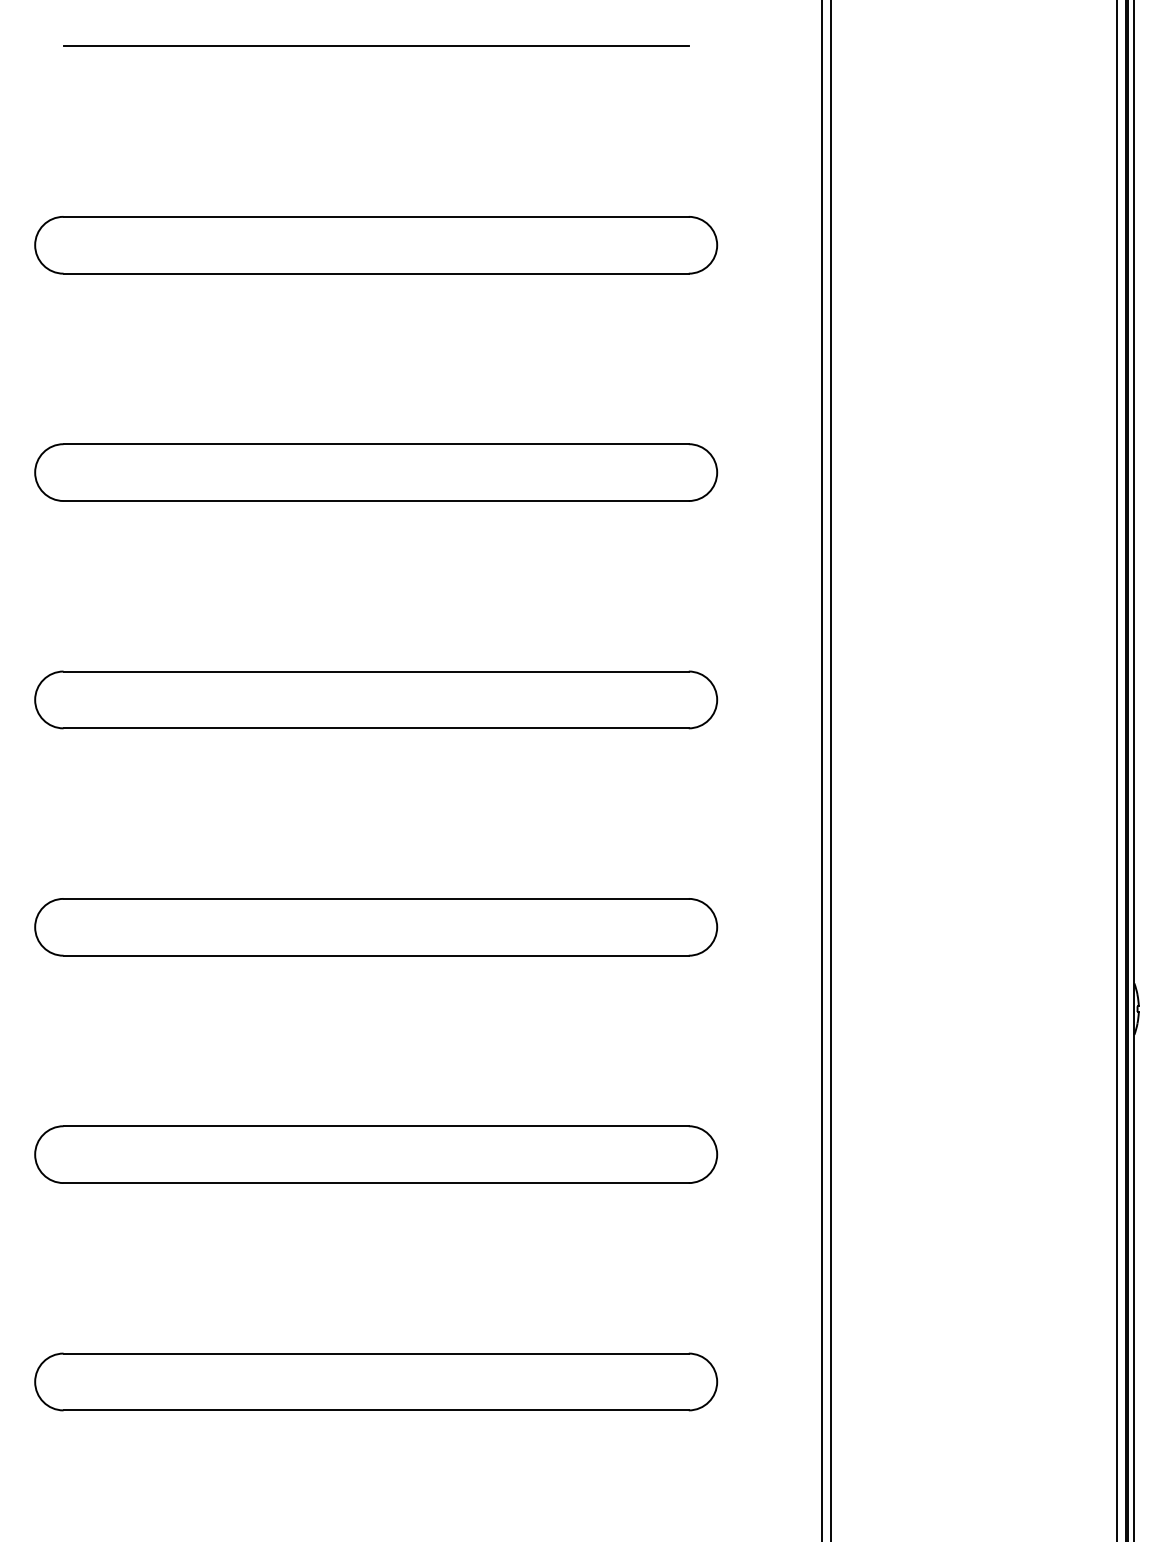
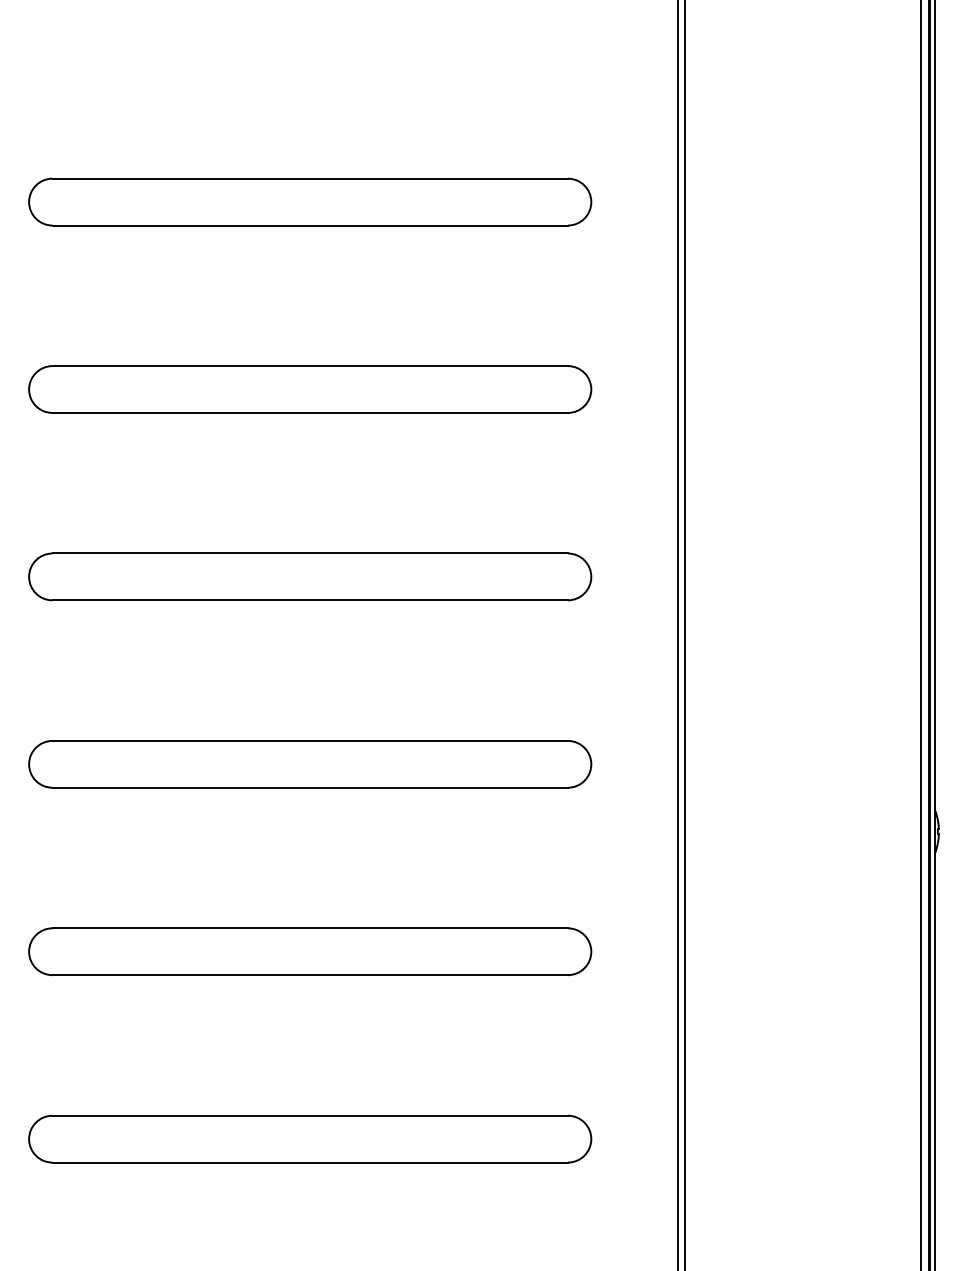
line: (375, 46) -> (309, 38), removed

